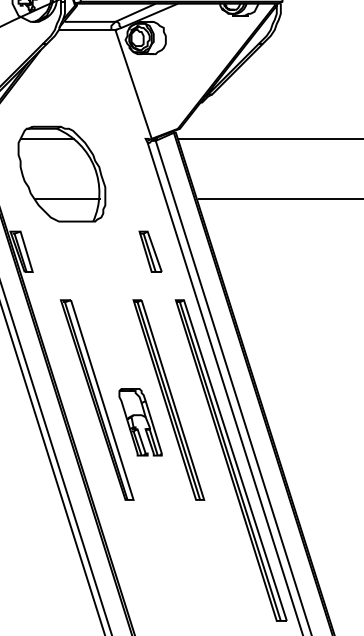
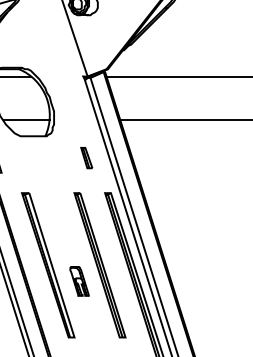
part: (150, 251) -> (86, 157), size x0.7
part: (140, 422) -> (79, 281), size x0.6

